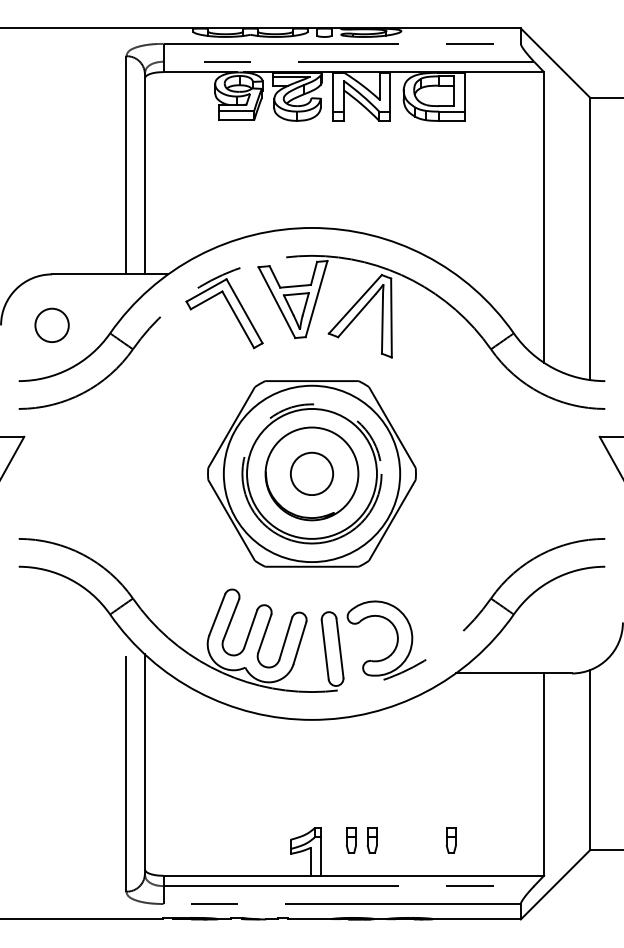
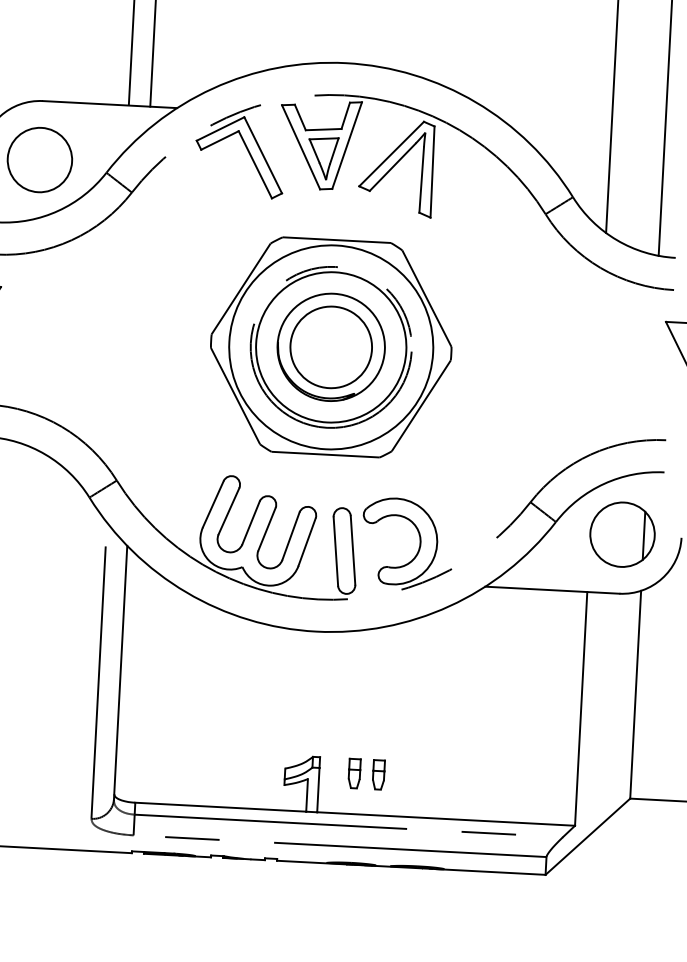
circle: (51, 325) -> (39, 160), size x1.67
circle: (311, 473) -> (330, 346), size x1.67
part: (571, 622) -> (622, 534), added
part: (450, 840) -> (469, 779), removed

